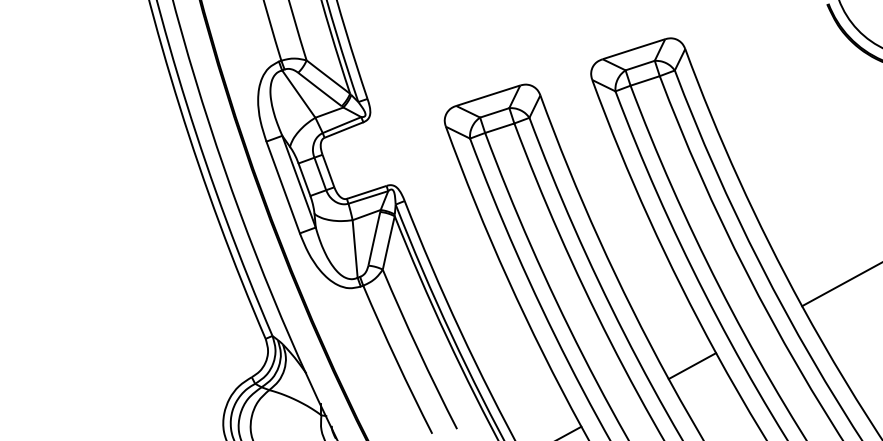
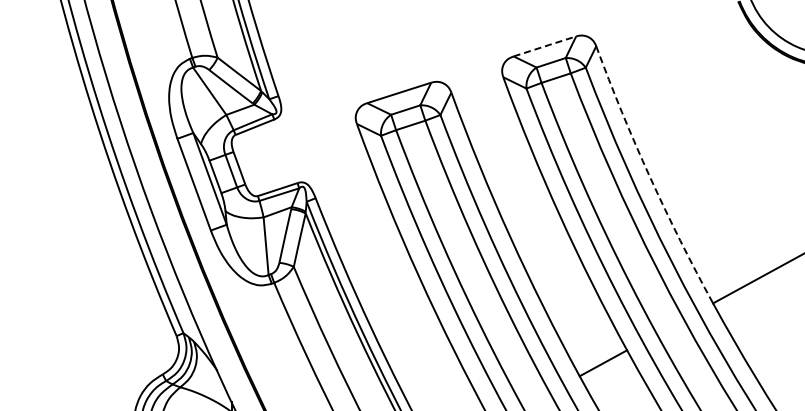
line: (634, 49) -> (545, 46), solid -> dashed
arc: (738, 179) -> (649, 176), solid -> dashed

